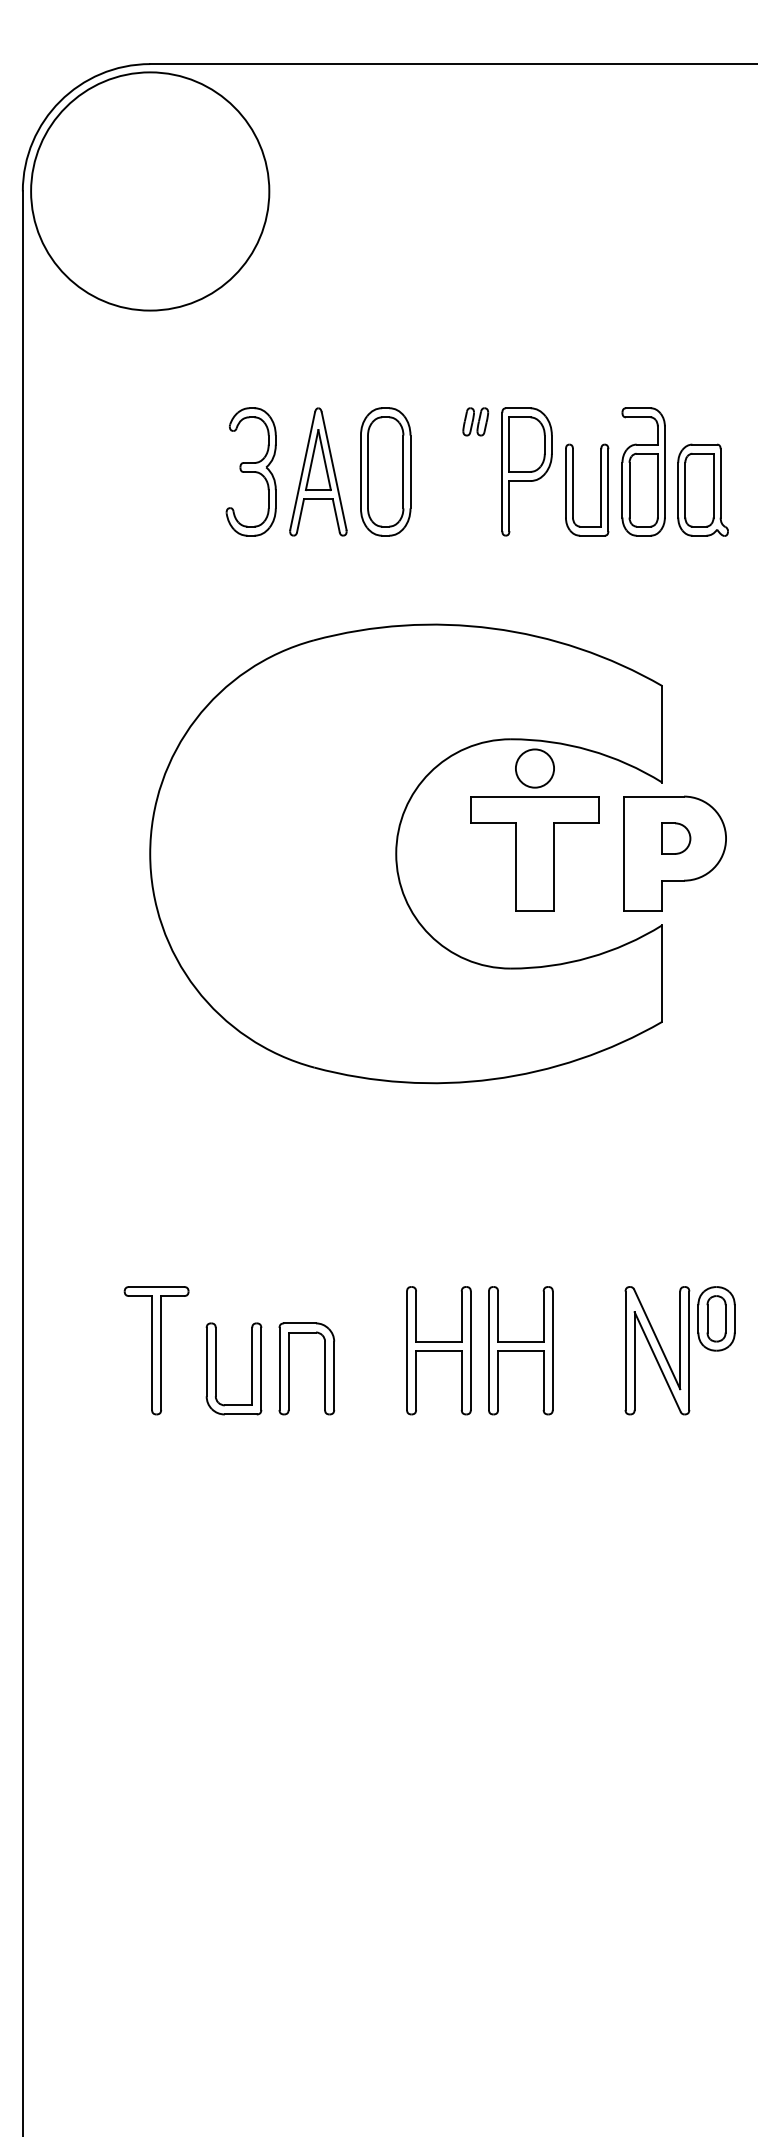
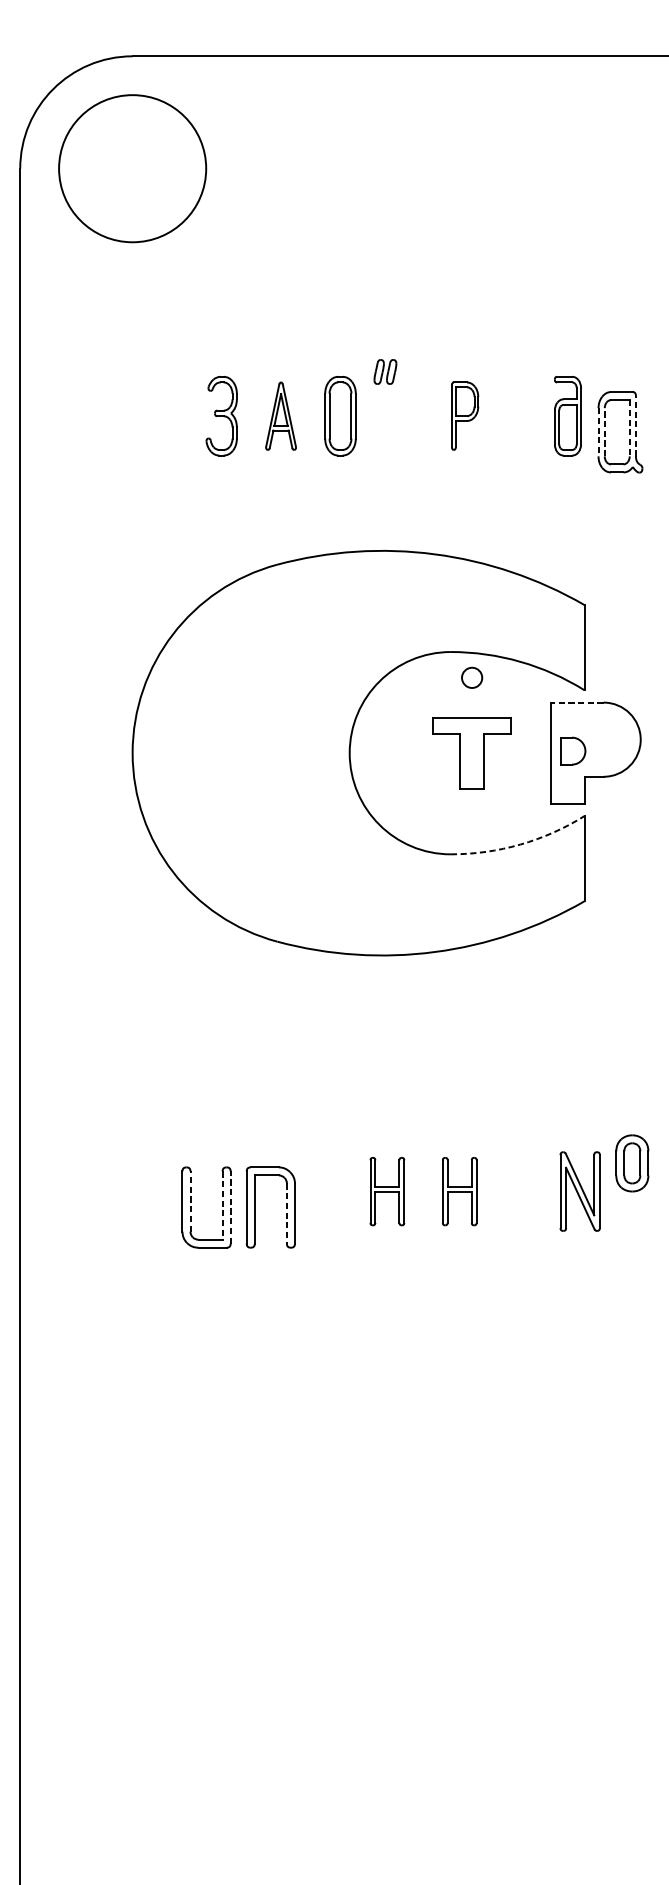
circle: (150, 191) -> (132, 168), size x0.7
part: (475, 421) -> (385, 371), moved
part: (250, 471) -> (221, 415), size x0.7
part: (318, 471) -> (281, 415), size x0.6
part: (385, 471) -> (340, 415), size x0.7
part: (526, 471) -> (464, 415), size x0.6
part: (643, 471) -> (567, 415), size x0.7
line: (720, 482) -> (635, 425), solid -> dashed
line: (713, 485) -> (629, 428), solid -> dashed
part: (600, 489) -> (529, 431), removed
line: (685, 489) -> (604, 431), solid -> dashed
line: (678, 490) -> (598, 432), solid -> dashed
circle: (534, 768) -> (471, 677), size x0.6
line: (654, 796) -> (577, 702), solid -> dashed
part: (676, 838) -> (573, 751), moved
part: (534, 853) -> (471, 752), size x0.7
arc: (589, 957) -> (520, 844), solid -> dashed
part: (156, 1350) -> (138, 1191), removed
part: (438, 1350) -> (386, 1191), size x0.6
part: (520, 1350) -> (459, 1191), size x0.6
part: (657, 1350) -> (580, 1191), size x0.7
line: (215, 1361) -> (190, 1201), solid -> dashed
line: (252, 1366) -> (222, 1205), solid -> dashed
line: (261, 1368) -> (230, 1207), solid -> dashed
line: (325, 1376) -> (287, 1214), solid -> dashed

